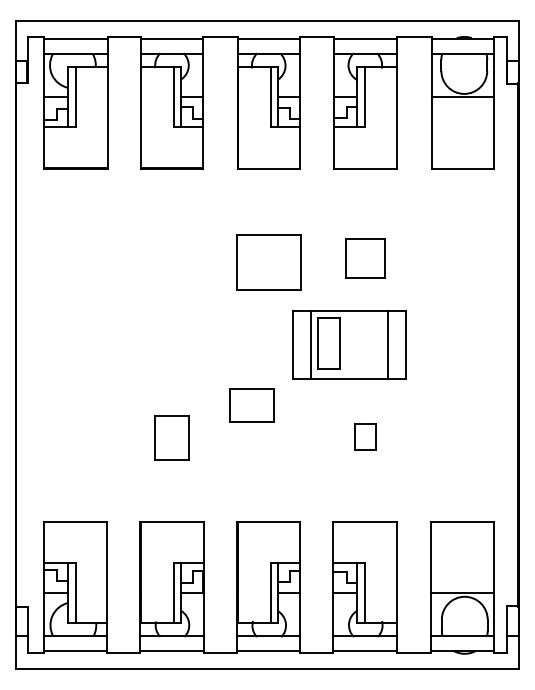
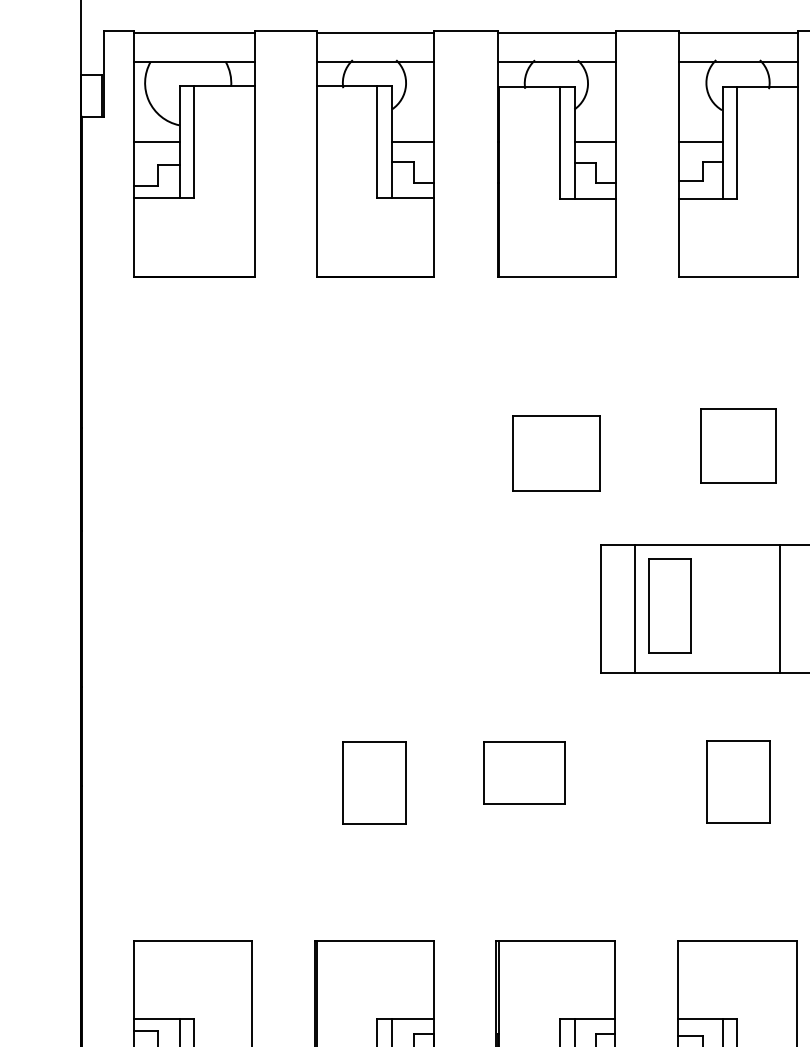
part: (268, 262) -> (555, 453), size x0.71
part: (251, 405) -> (523, 773), moved
part: (365, 436) -> (738, 780), size x1.67

